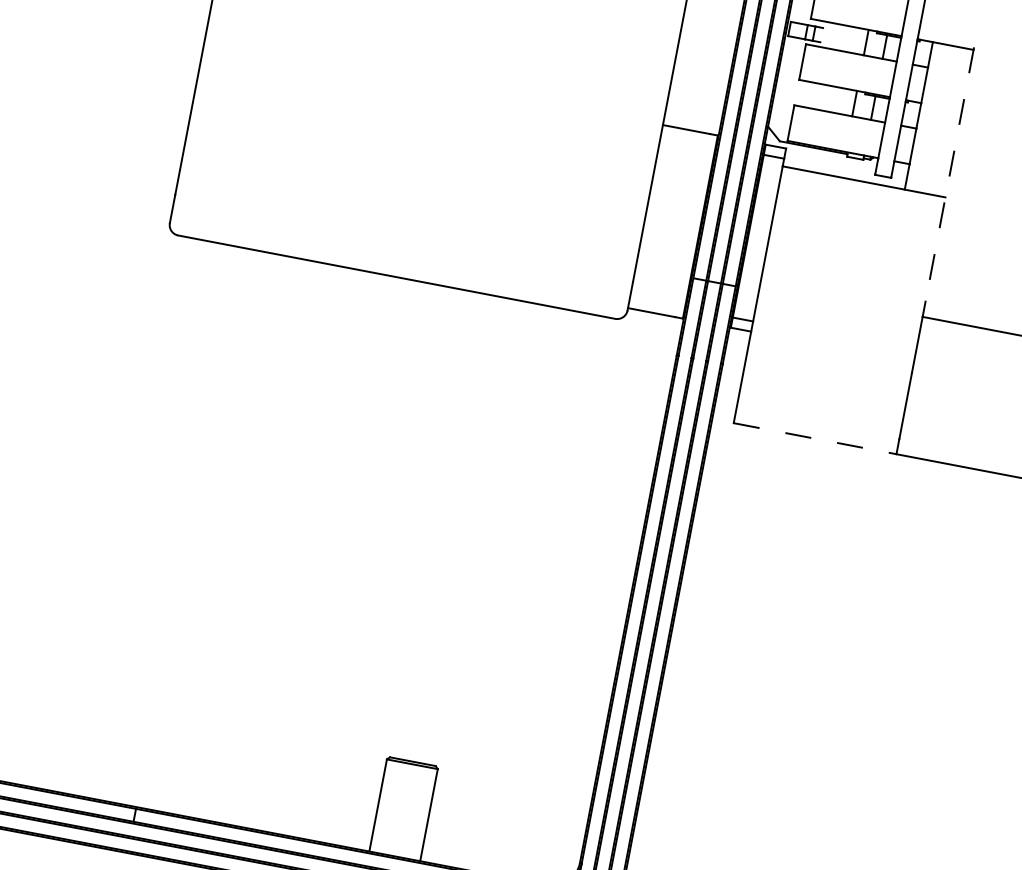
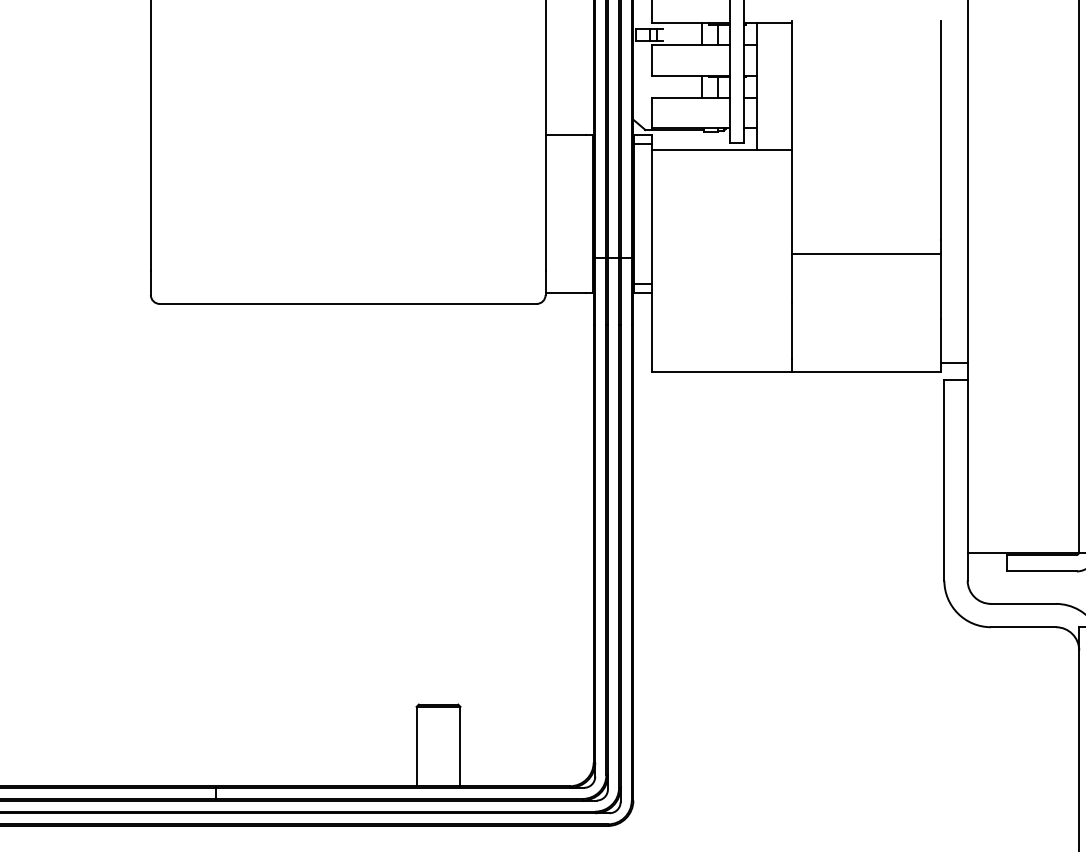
line: (950, 174) -> (792, 130), dashed -> solid
line: (815, 438) -> (722, 371), dashed -> solid

